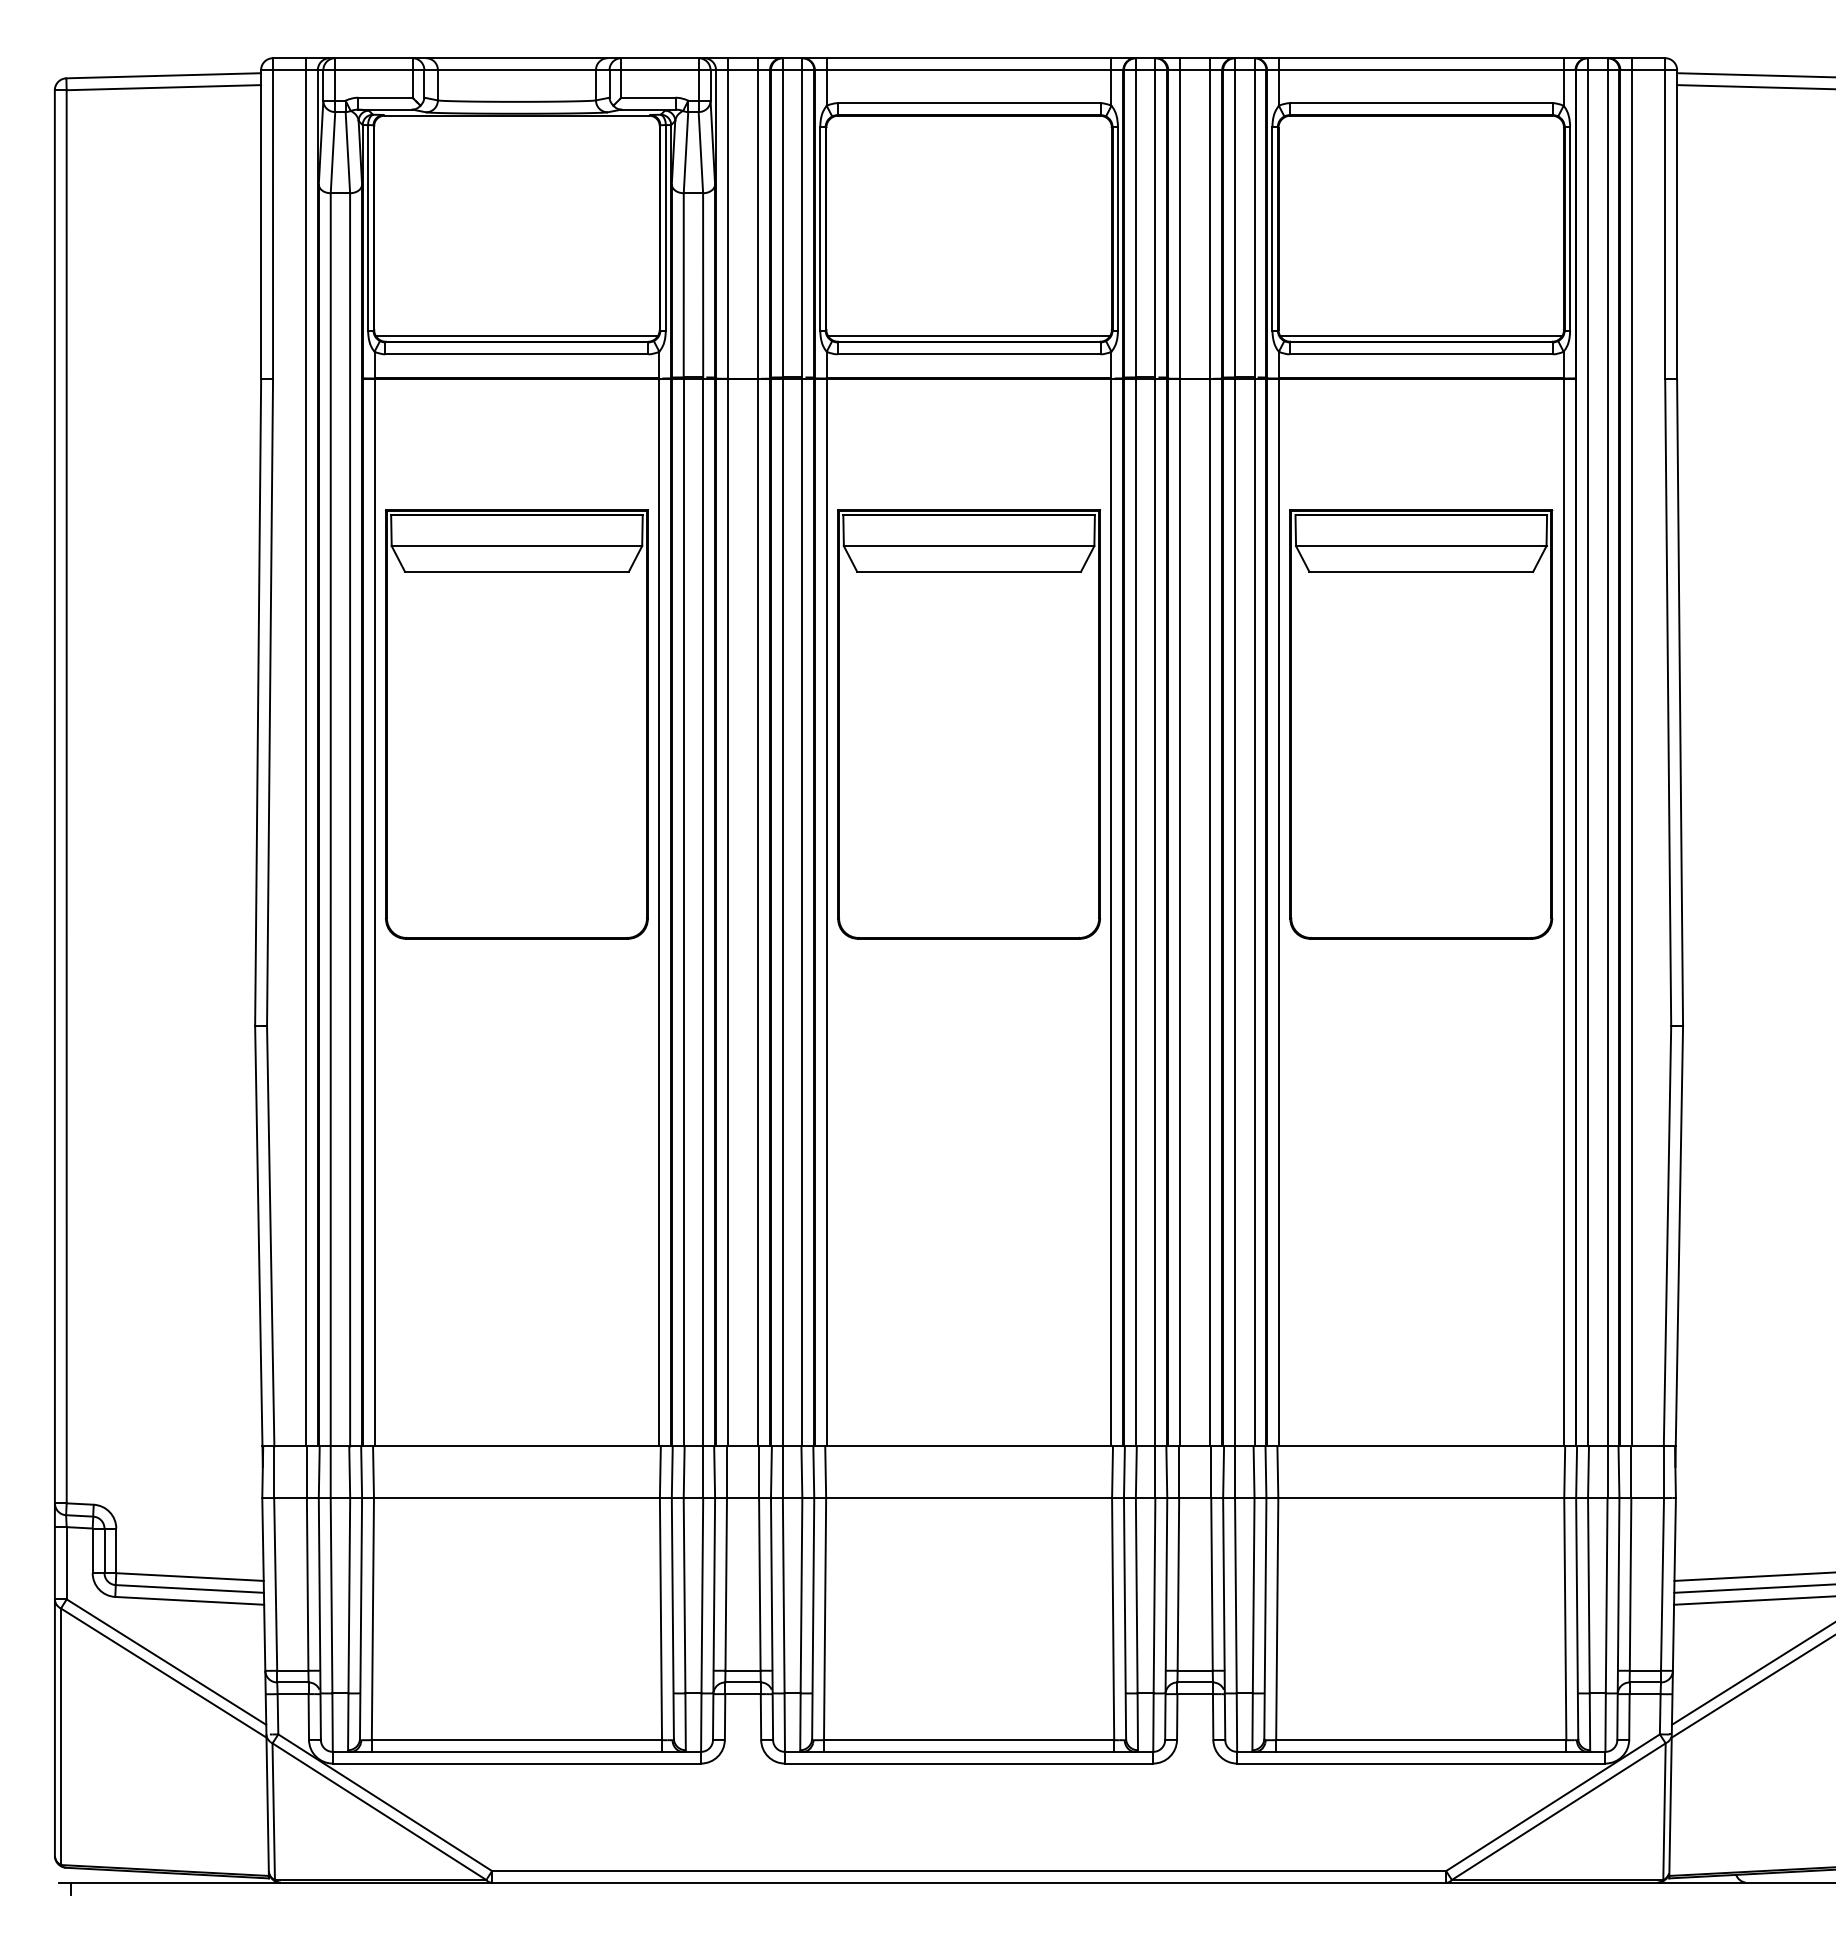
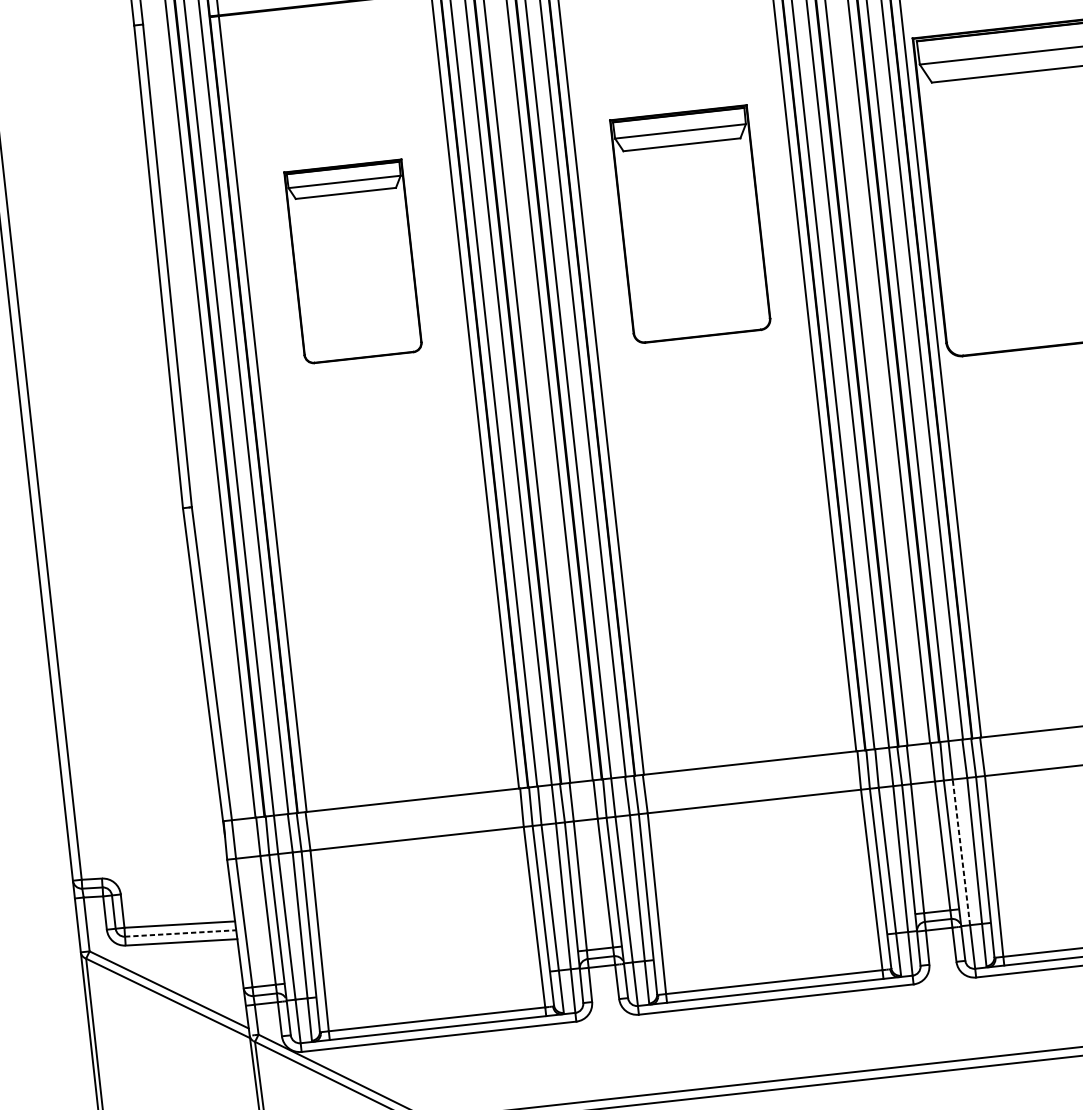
part: (516, 724) -> (353, 261), size x0.6
part: (969, 724) -> (690, 224), size x0.7
line: (190, 1588) -> (181, 933), solid -> dashed
line: (1235, 1595) -> (961, 852), solid -> dashed

